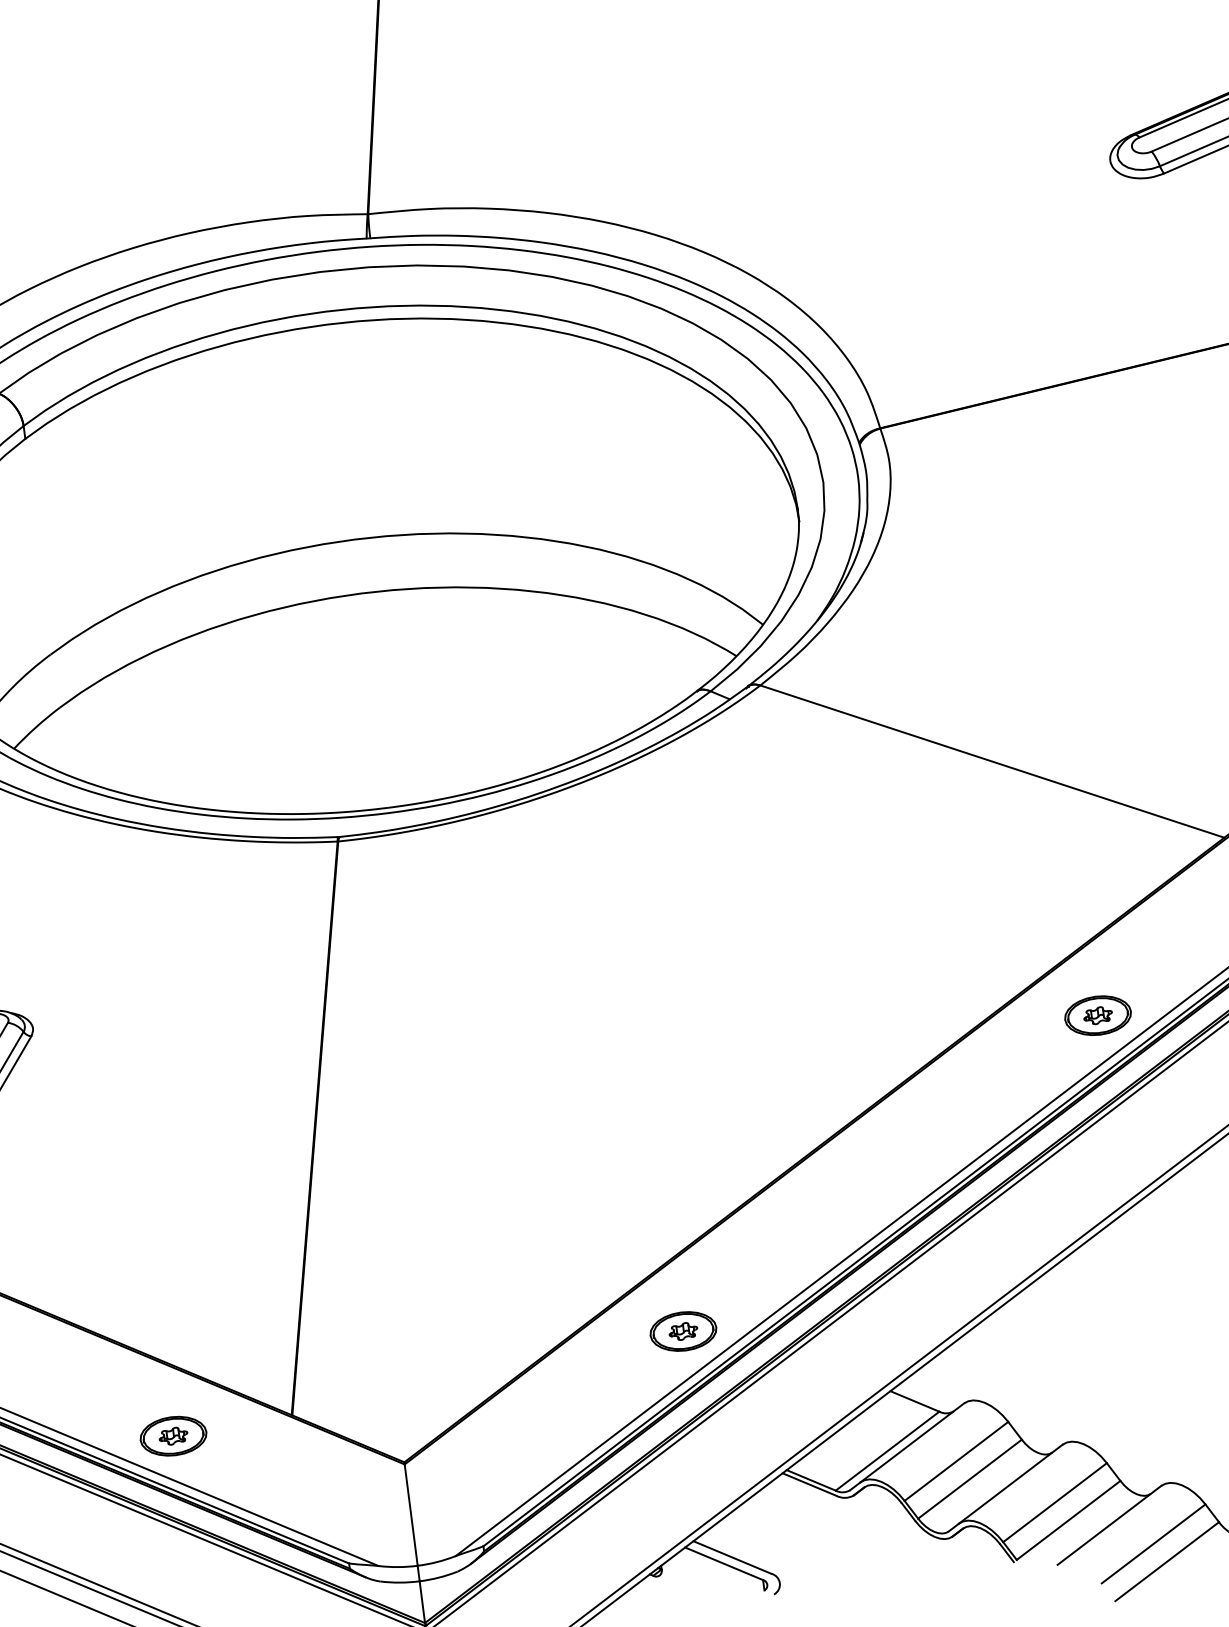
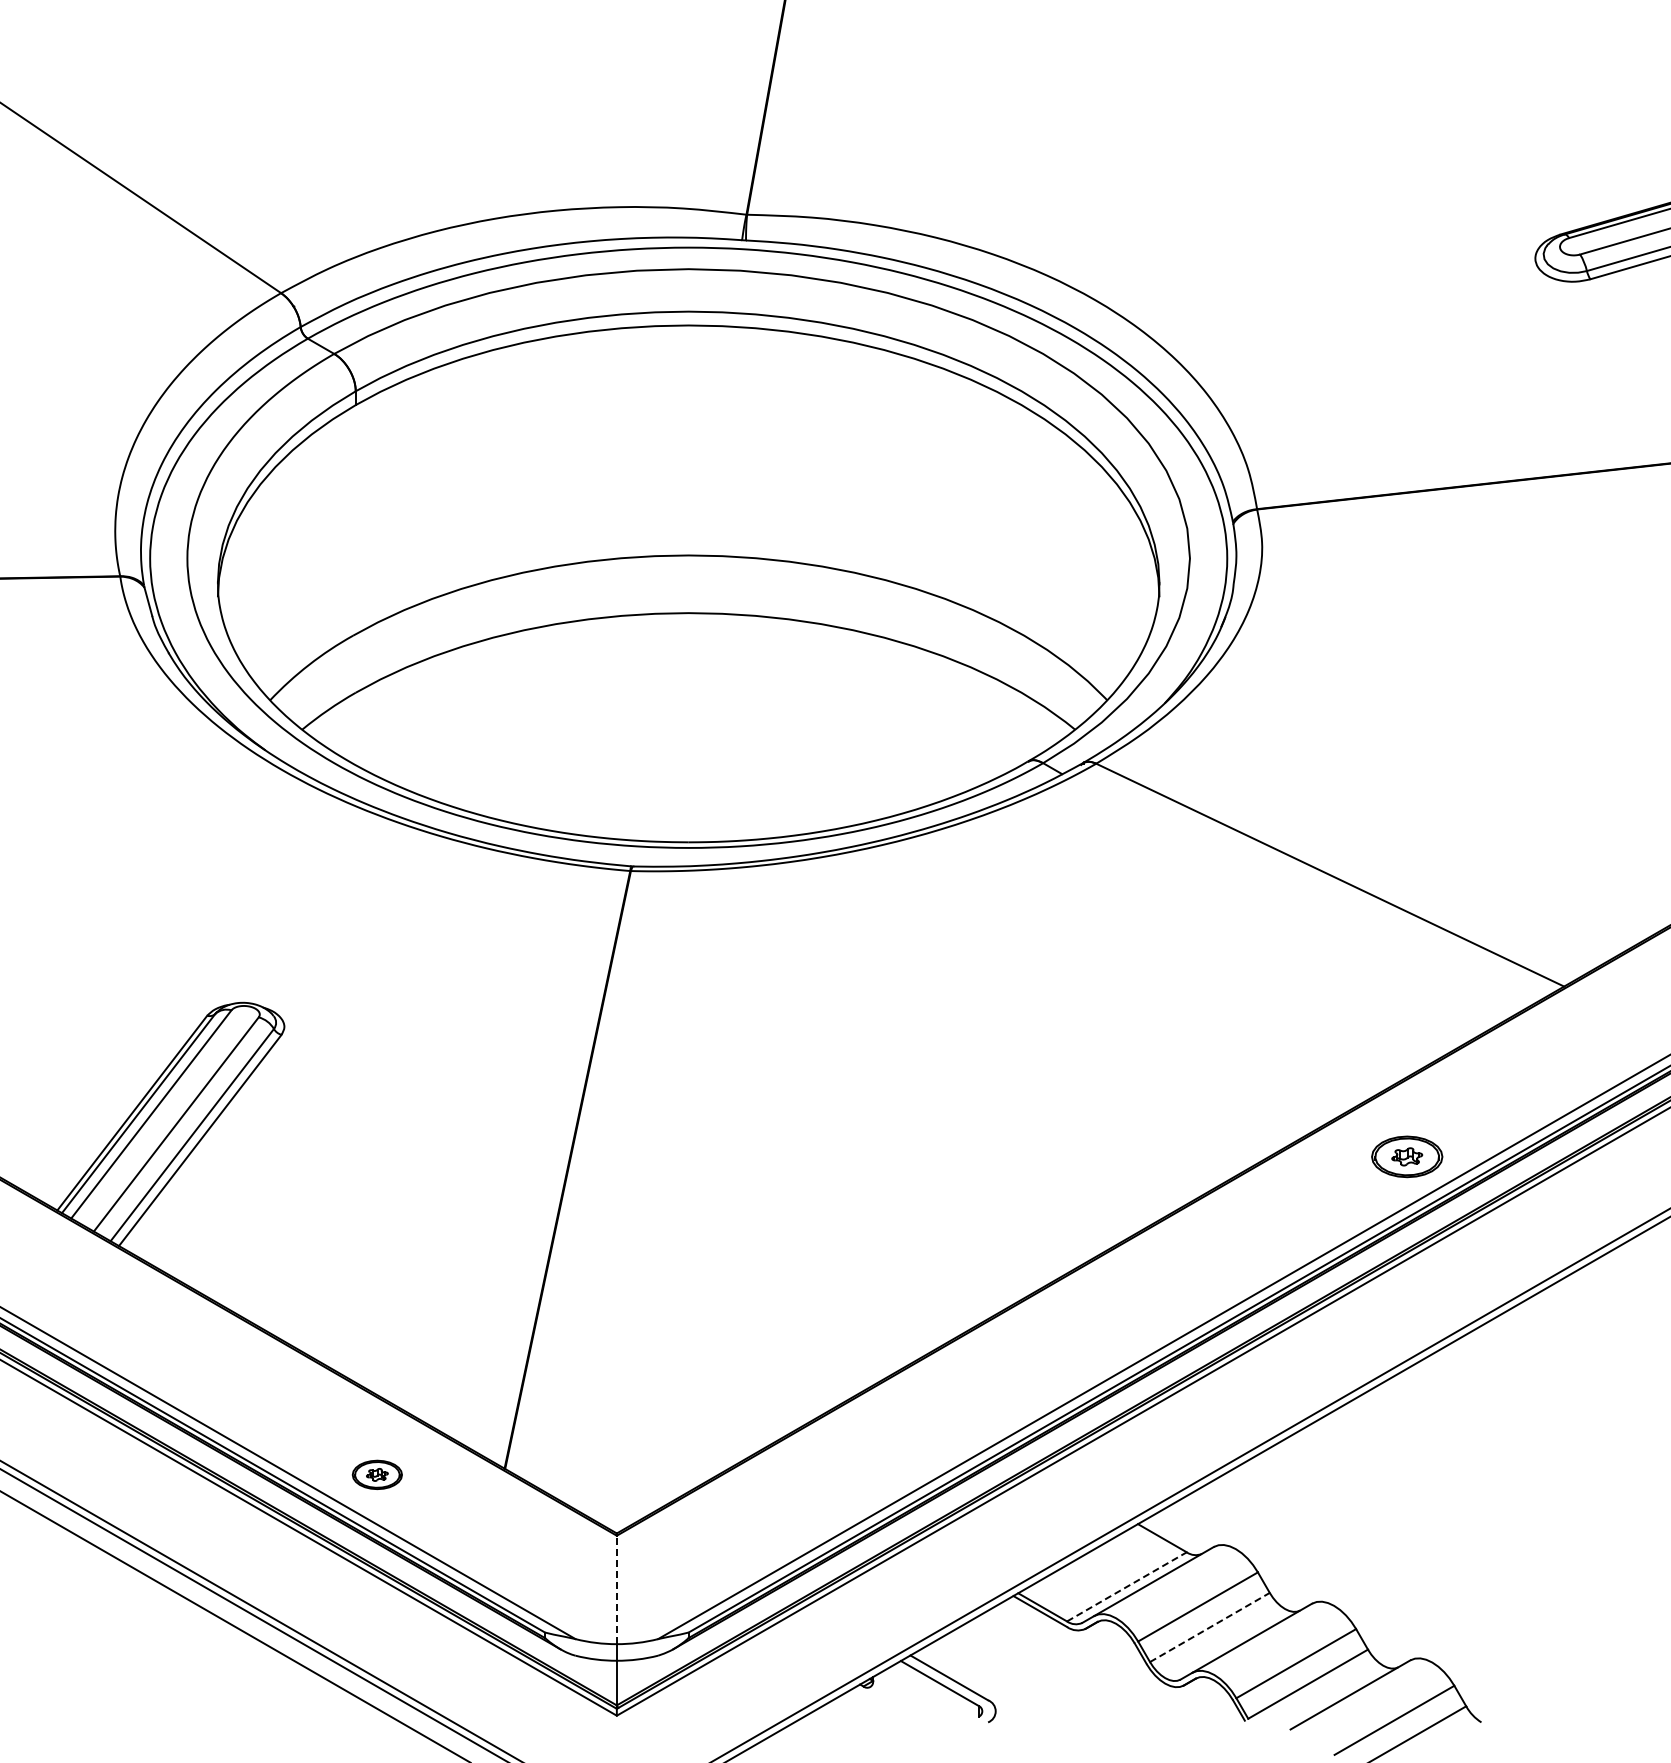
part: (683, 1331) -> (928, 1433), removed
part: (173, 1435) -> (377, 1474), size x0.7
line: (888, 1450) -> (1127, 1586), solid -> dashed
line: (970, 1479) -> (1210, 1627), solid -> dashed
line: (410, 1514) -> (616, 1589), solid -> dashed

